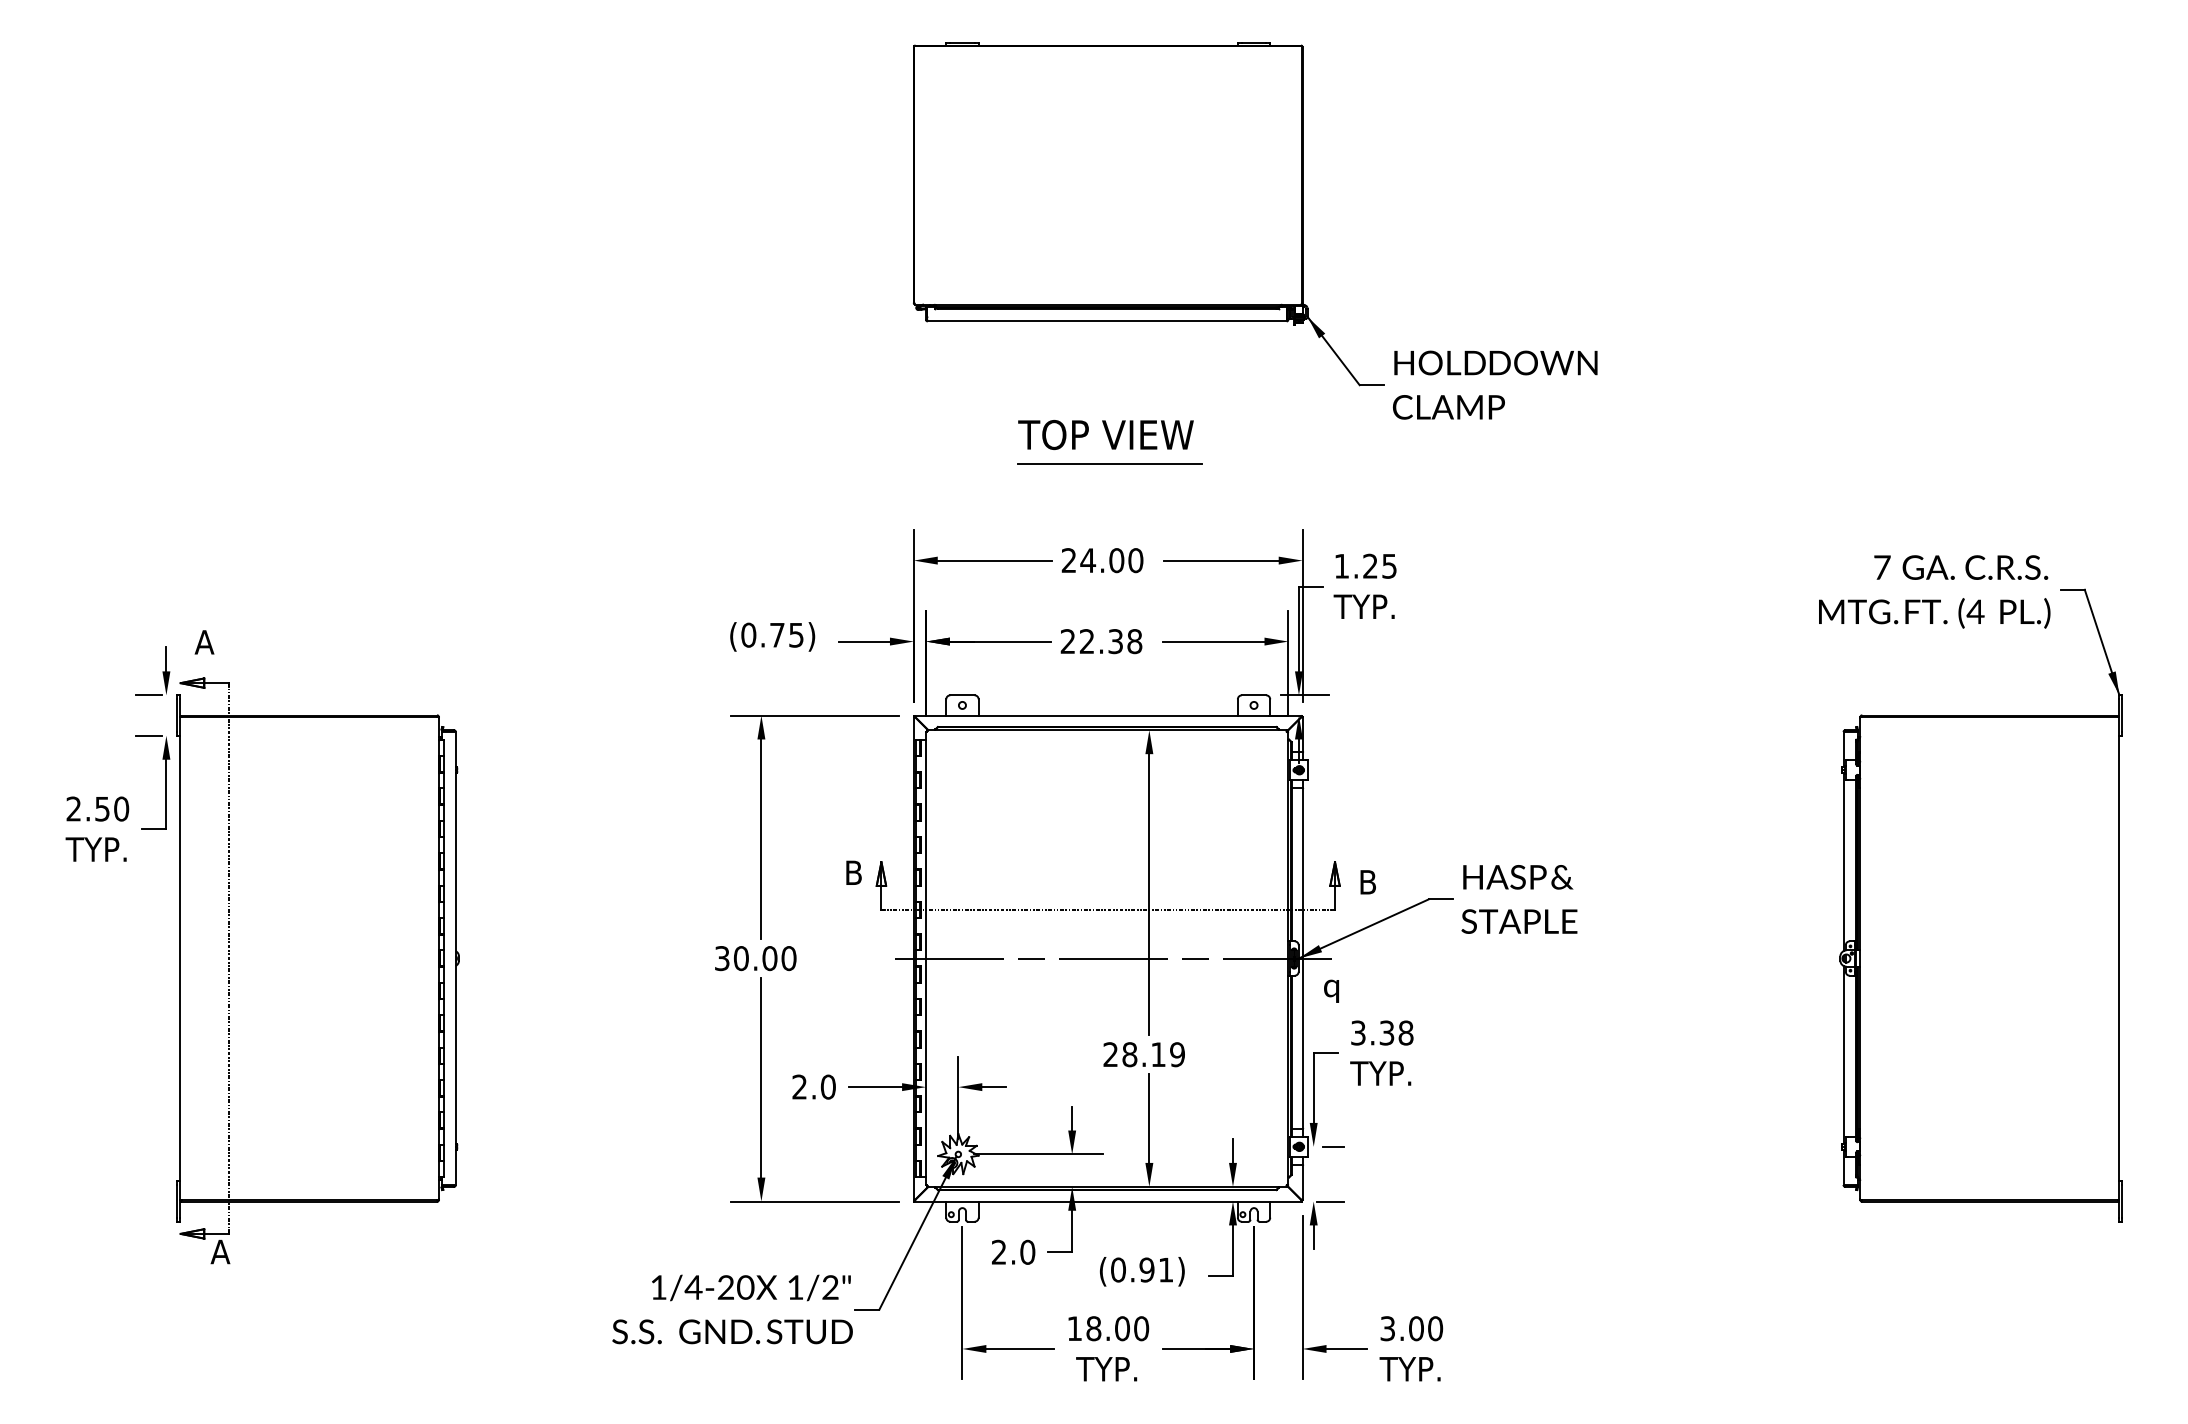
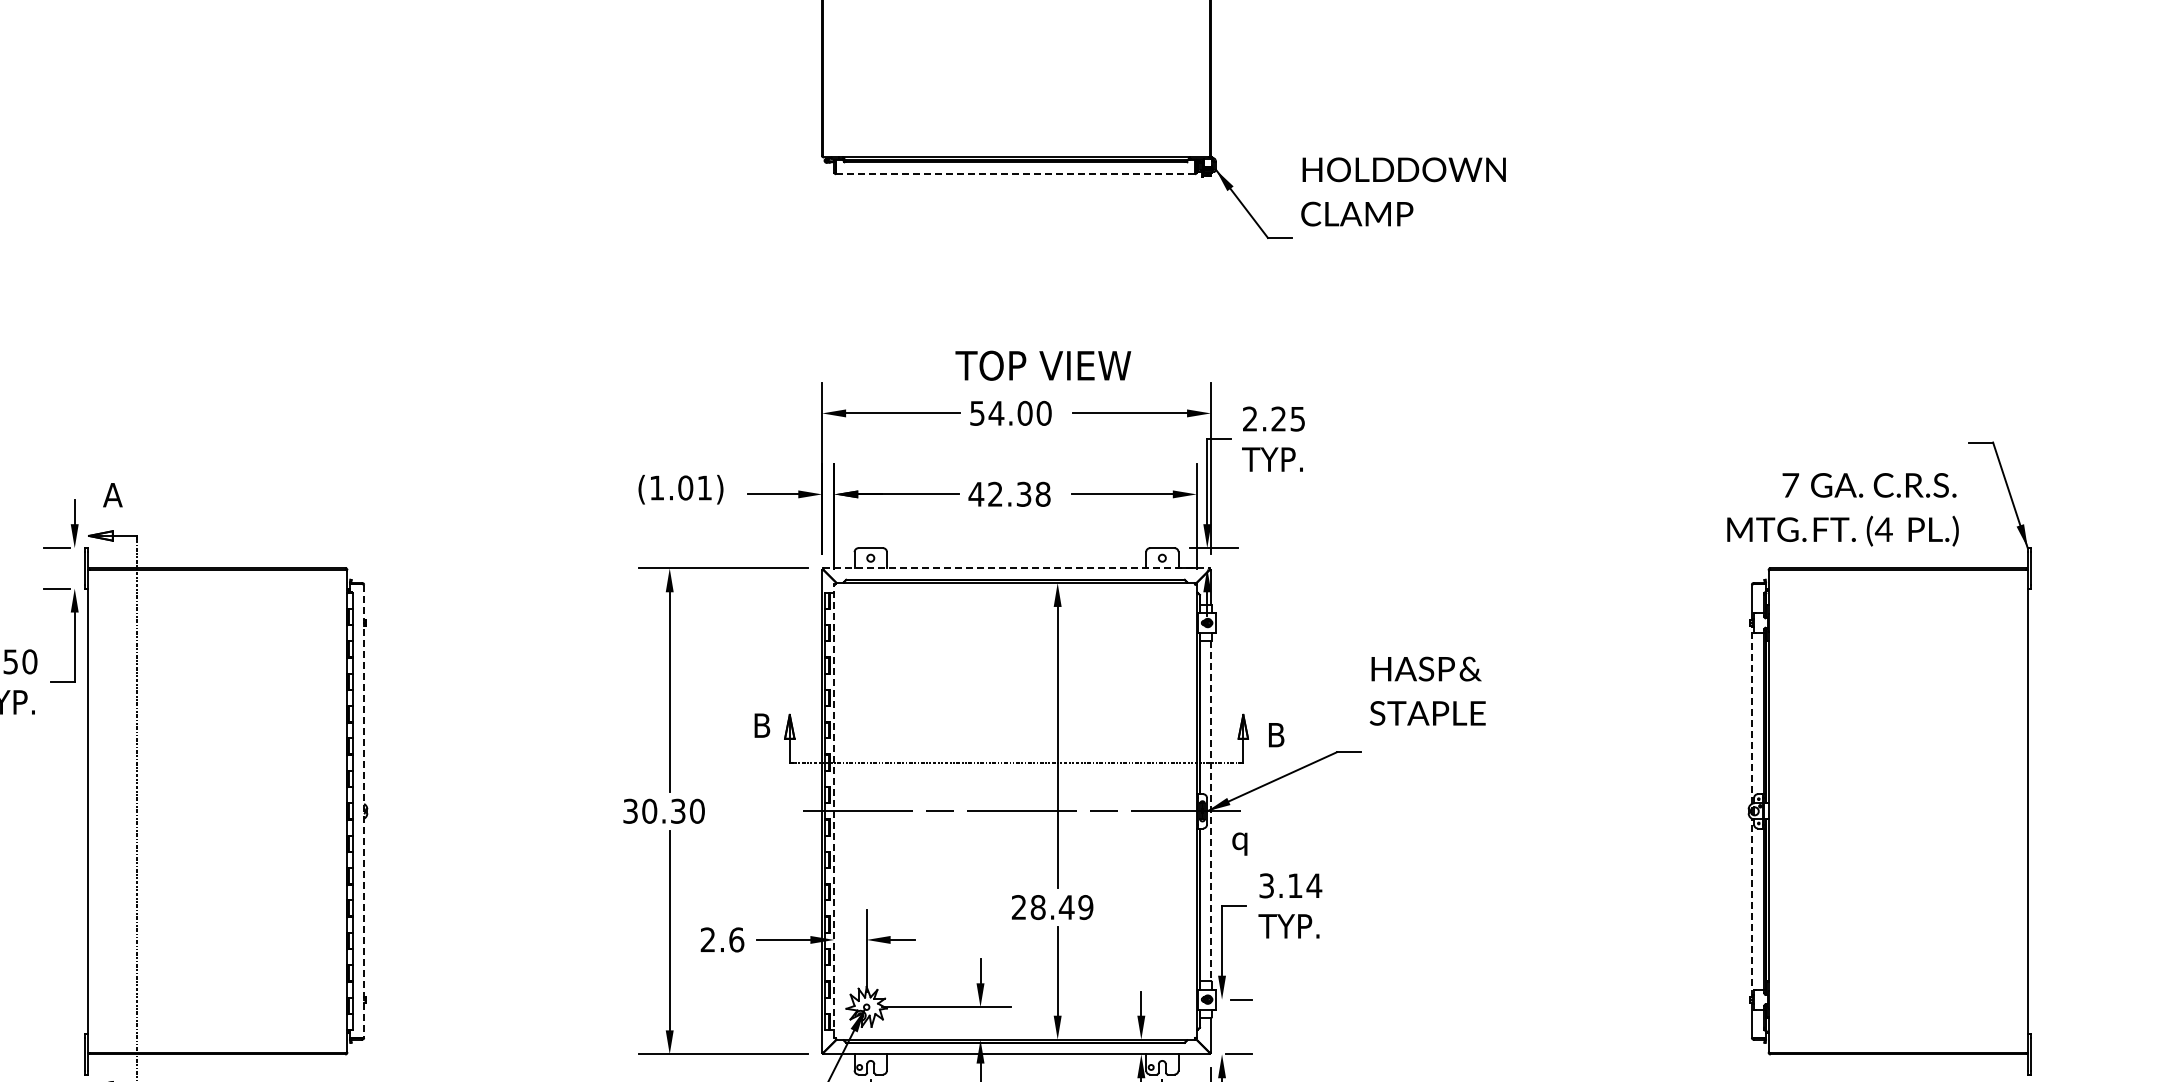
line: (1107, 321) -> (1015, 174), solid -> dashed
text: (1495, 384) -> (1403, 191), moved
text: (1105, 435) -> (1042, 366), moved
line: (1109, 463) -> (1017, 316), removed
text: (1068, 560) -> (976, 413), 24.00 -> 54.00
text: (1341, 565) -> (1249, 418), 1.25 -> 2.25
text: (1934, 591) -> (1842, 509), moved
text: (772, 634) -> (680, 487), (0.75) -> (1.01)
text: (1067, 641) -> (975, 494), 22.38 -> 42.38
line: (1108, 715) -> (1016, 568), solid -> dashed
line: (1843, 862) -> (1751, 715), solid -> dashed
text: (1519, 899) -> (1427, 691), moved
line: (455, 958) -> (363, 811), solid -> dashed
text: (769, 958) -> (677, 811), 30.00 -> 30.30
line: (925, 958) -> (833, 811), solid -> dashed
line: (1302, 959) -> (1210, 812), solid -> dashed
text: (1396, 1032) -> (1304, 885), 3.38 -> 3.14
text: (1158, 1054) -> (1066, 907), 28.19 -> 28.49
line: (1843, 1054) -> (1751, 907), solid -> dashed
text: (827, 1086) -> (735, 939), 2.0 -> 2.6

